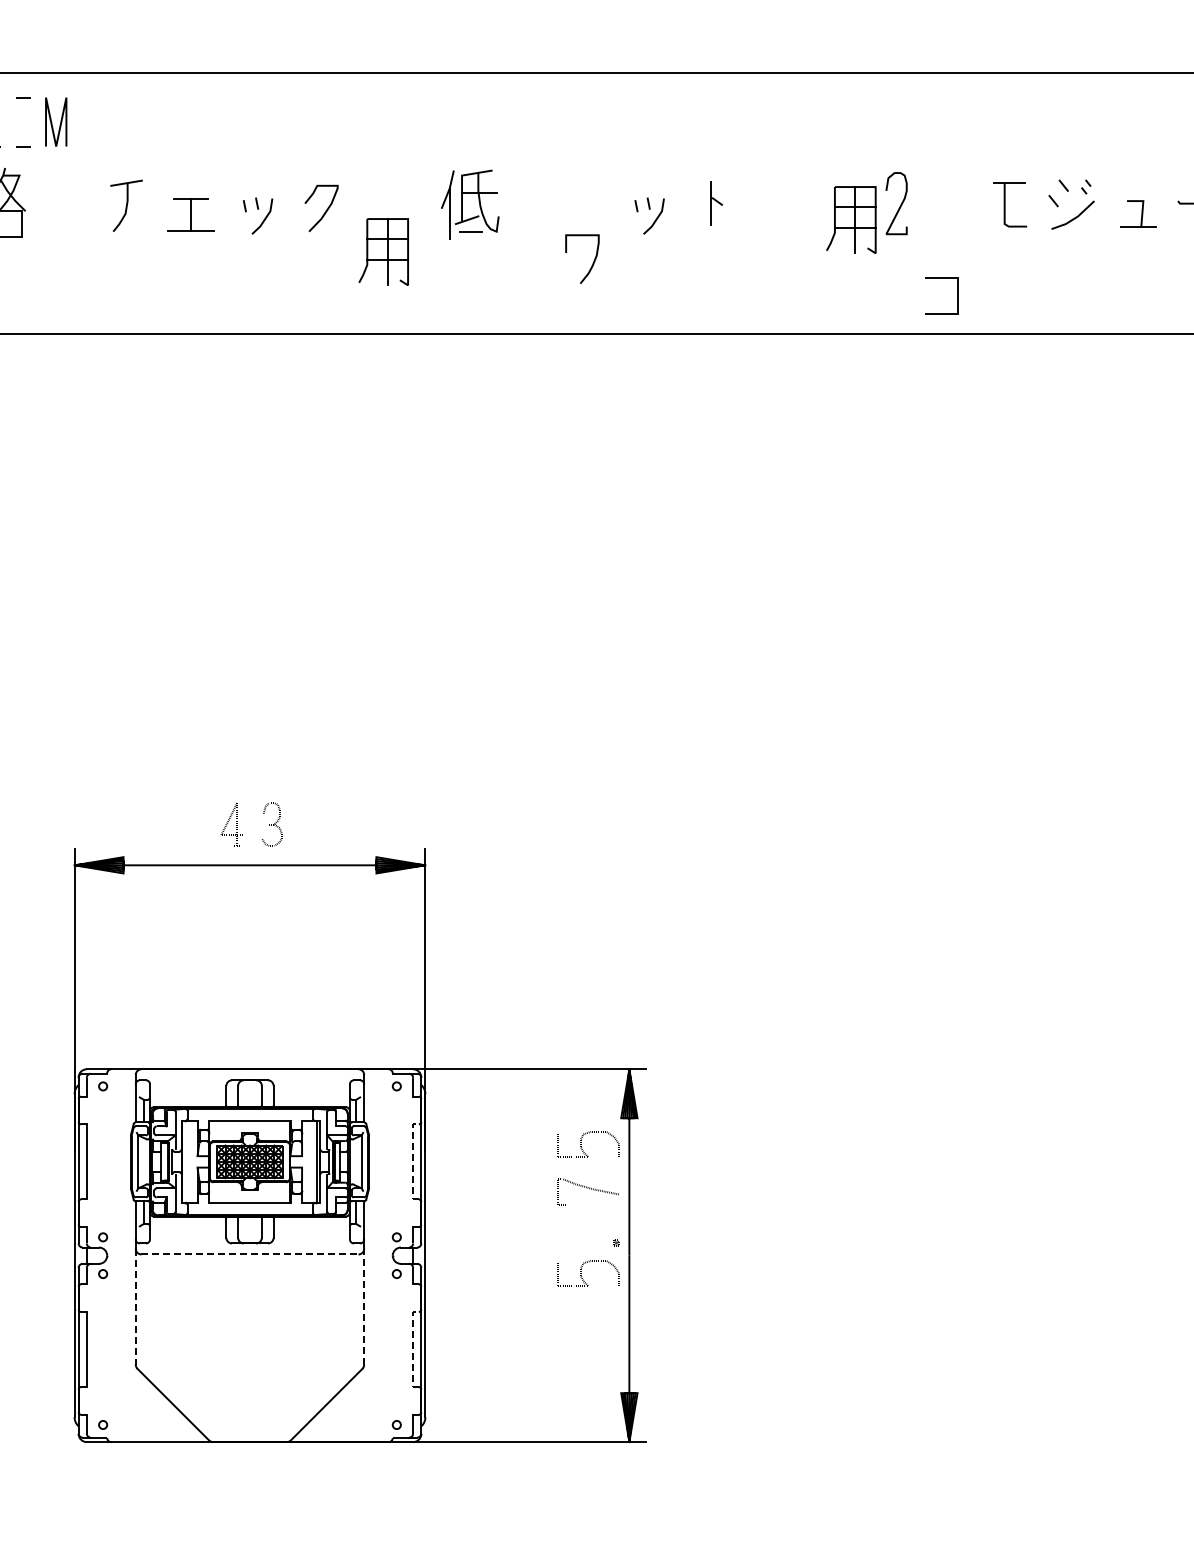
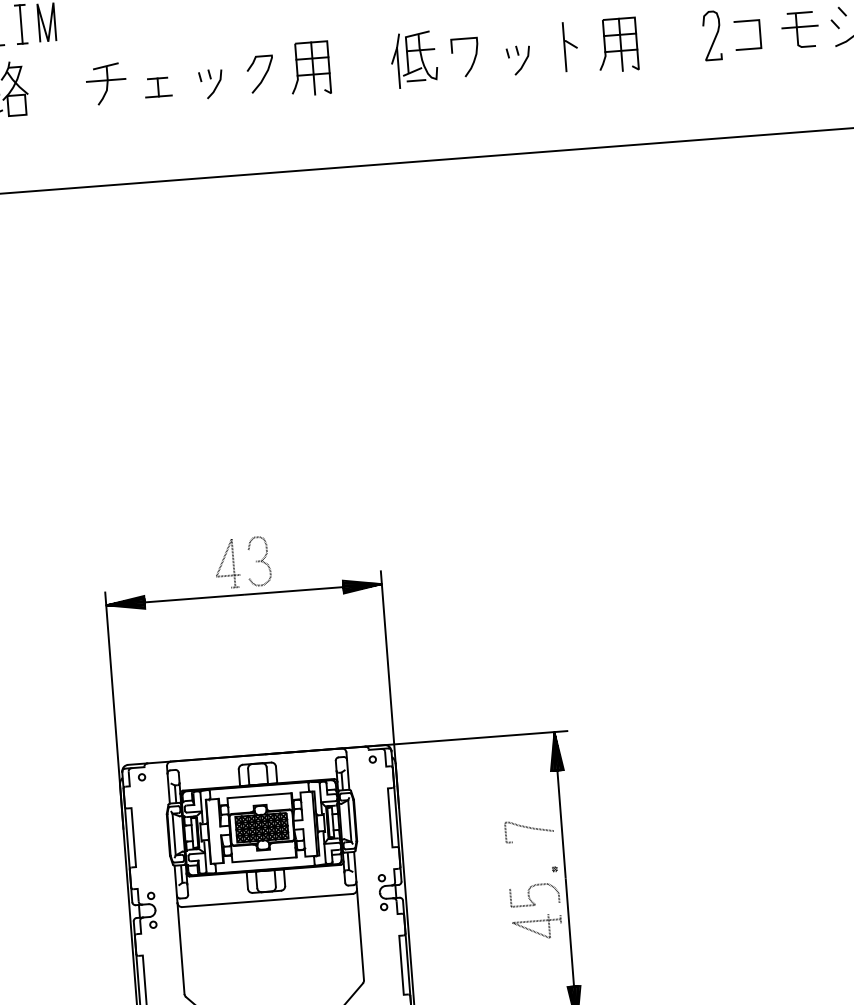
line: (23, 121) -> (21, 24), added
line: (125, 201) -> (106, 80), added
line: (1008, 201) -> (799, 27), added
part: (716, 203) -> (570, 46), size x1.43
part: (462, 204) -> (407, 59), moved
part: (190, 215) -> (158, 87), size x0.71
part: (851, 219) -> (617, 44), moved
part: (383, 251) -> (309, 68), moved
curve: (593, 260) -> (474, 57), moved
line: (957, 295) -> (760, 33), moved
part: (231, 824) -> (227, 563), size x1.43
part: (271, 824) -> (258, 561), size x1.43
part: (582, 1147) -> (522, 796), removed
line: (413, 1161) -> (390, 817), dashed -> solid
line: (250, 1254) -> (267, 900), dashed -> solid
line: (135, 1306) -> (180, 948), dashed -> solid
line: (364, 1306) -> (360, 934), dashed -> solid
part: (588, 1314) -> (537, 927), added
line: (413, 1349) -> (401, 965), dashed -> solid

